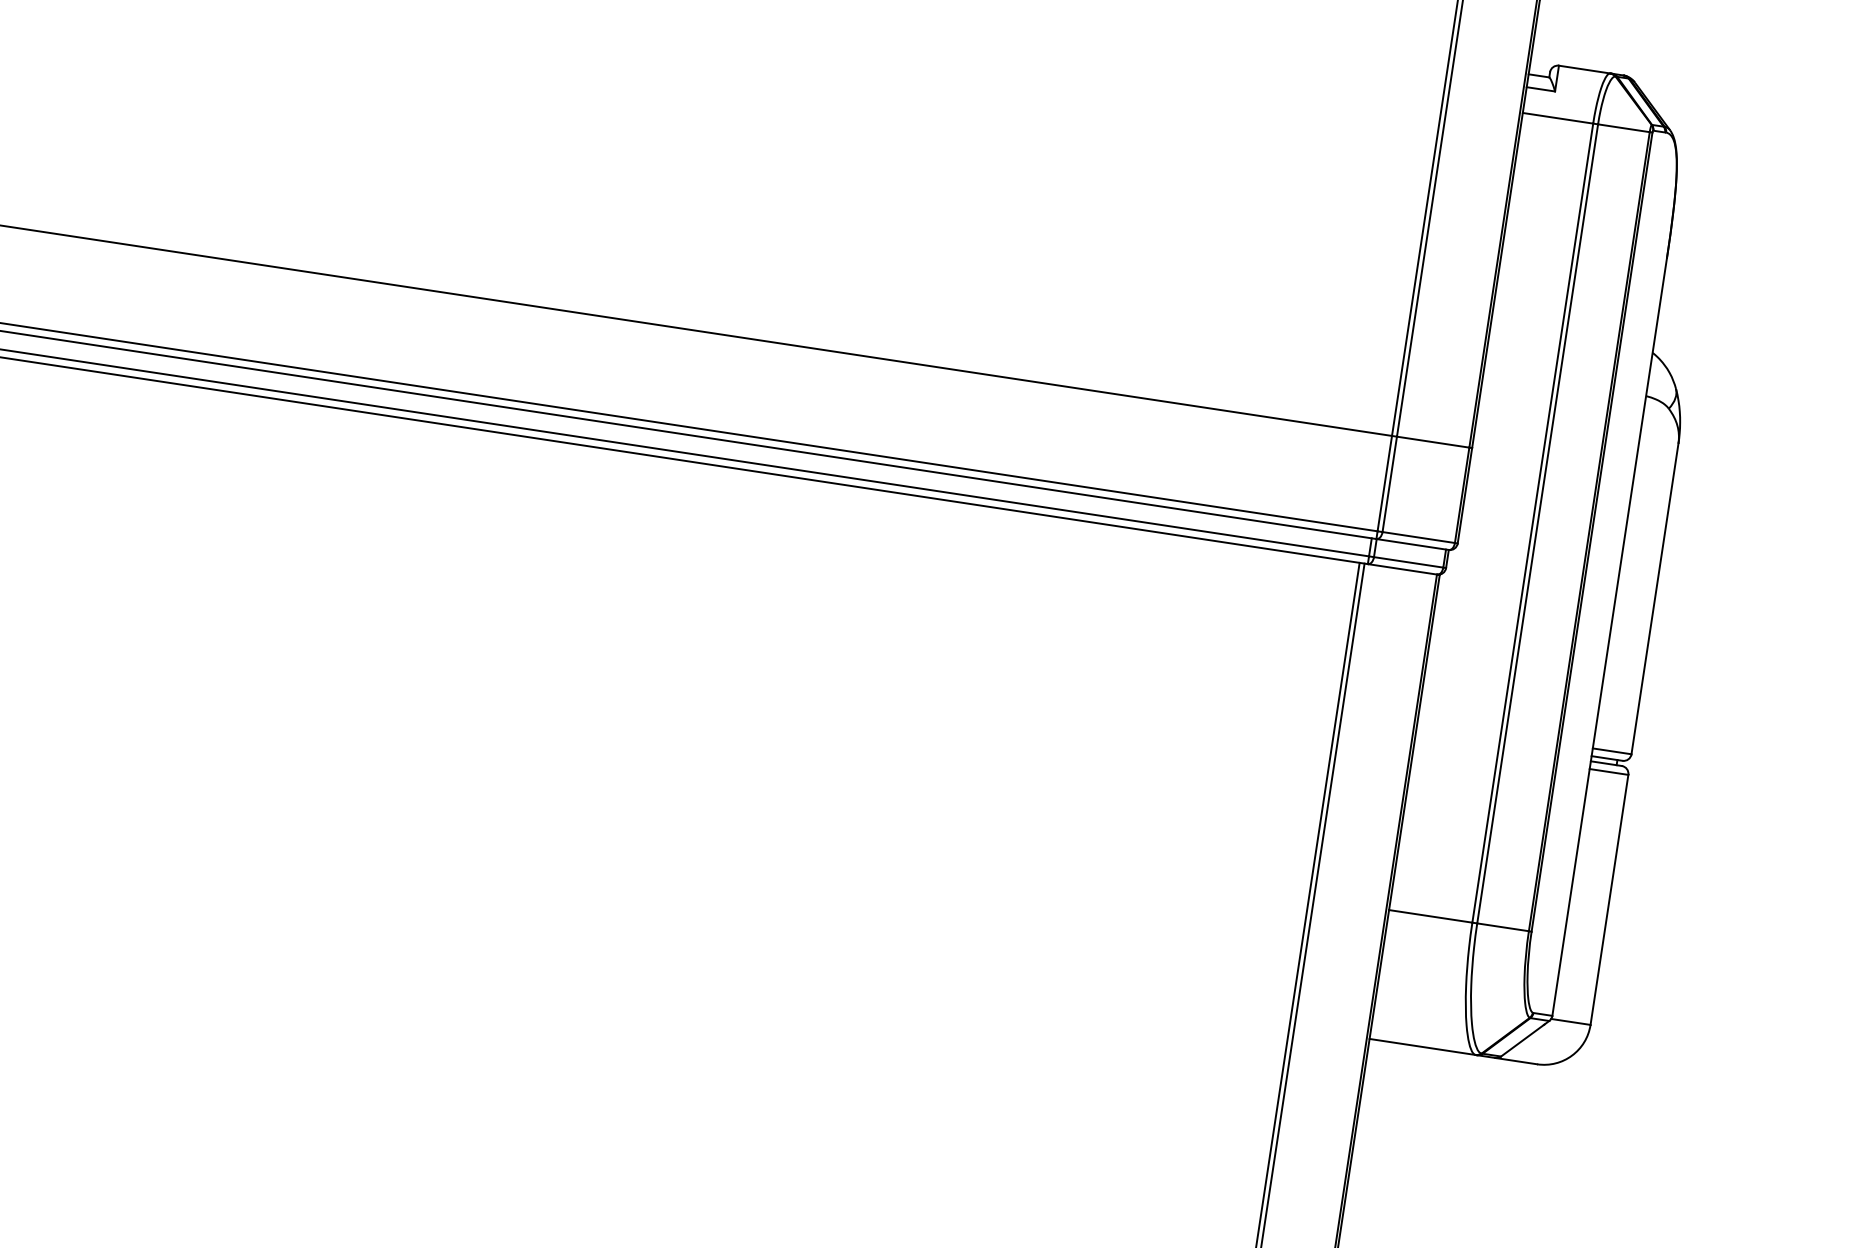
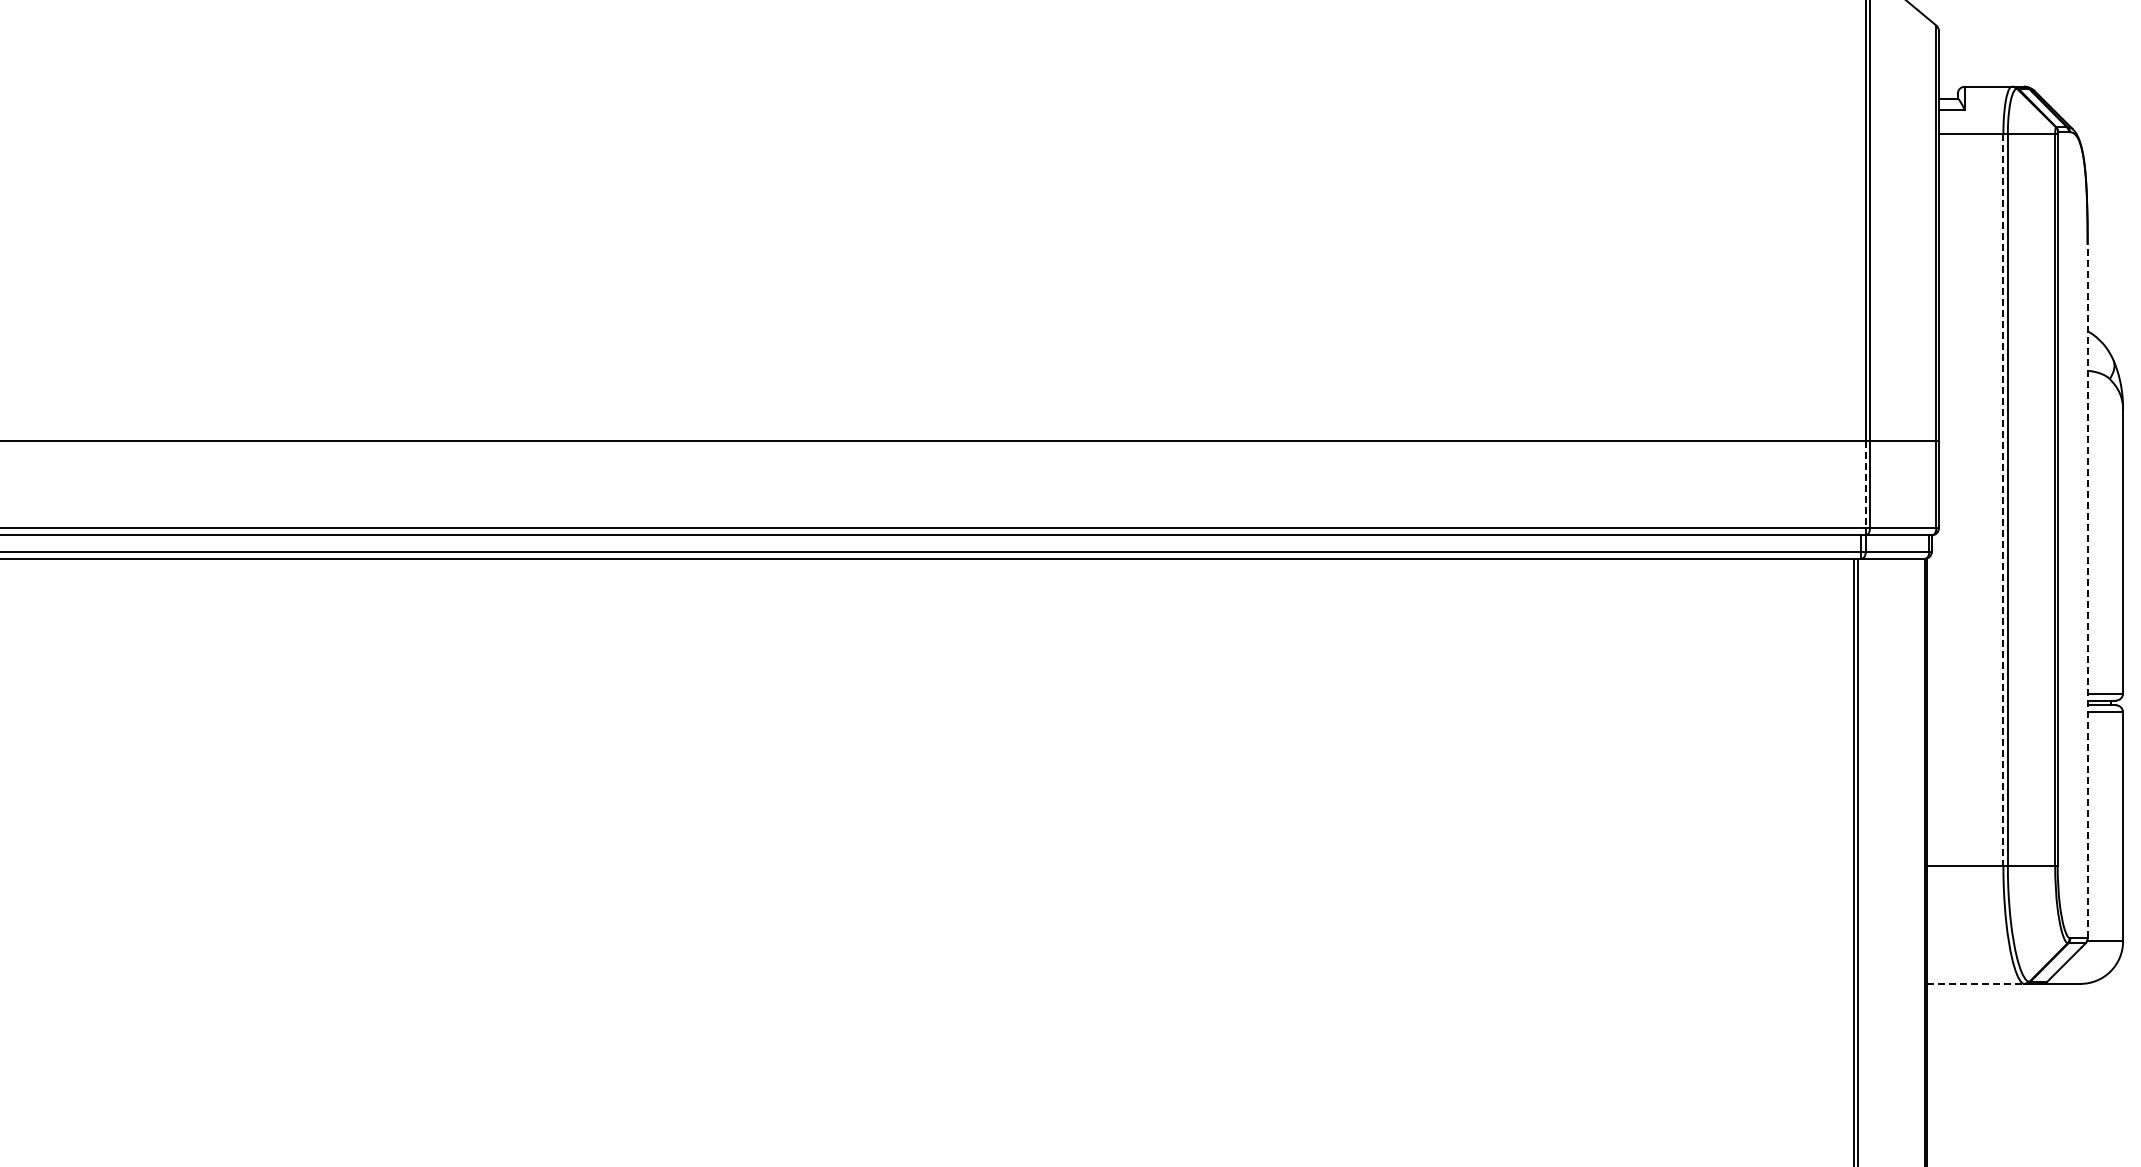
line: (1384, 483) -> (1865, 484), solid -> dashed
line: (1532, 522) -> (2003, 499), solid -> dashed
line: (1609, 637) -> (2087, 591), solid -> dashed
line: (1422, 1046) -> (1975, 983), solid -> dashed

